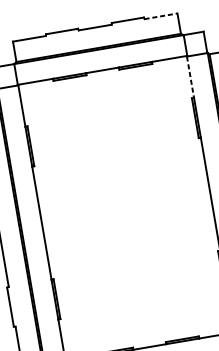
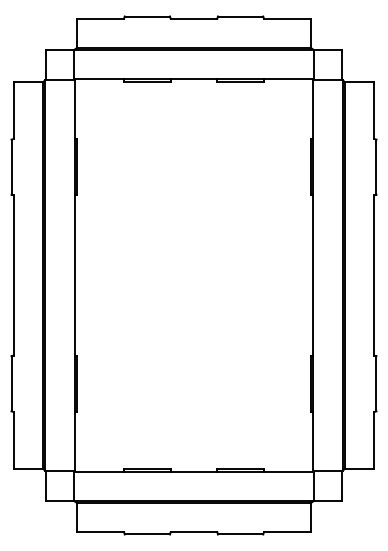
line: (161, 16) -> (287, 18), dashed -> solid
line: (190, 77) -> (313, 110), dashed -> solid

